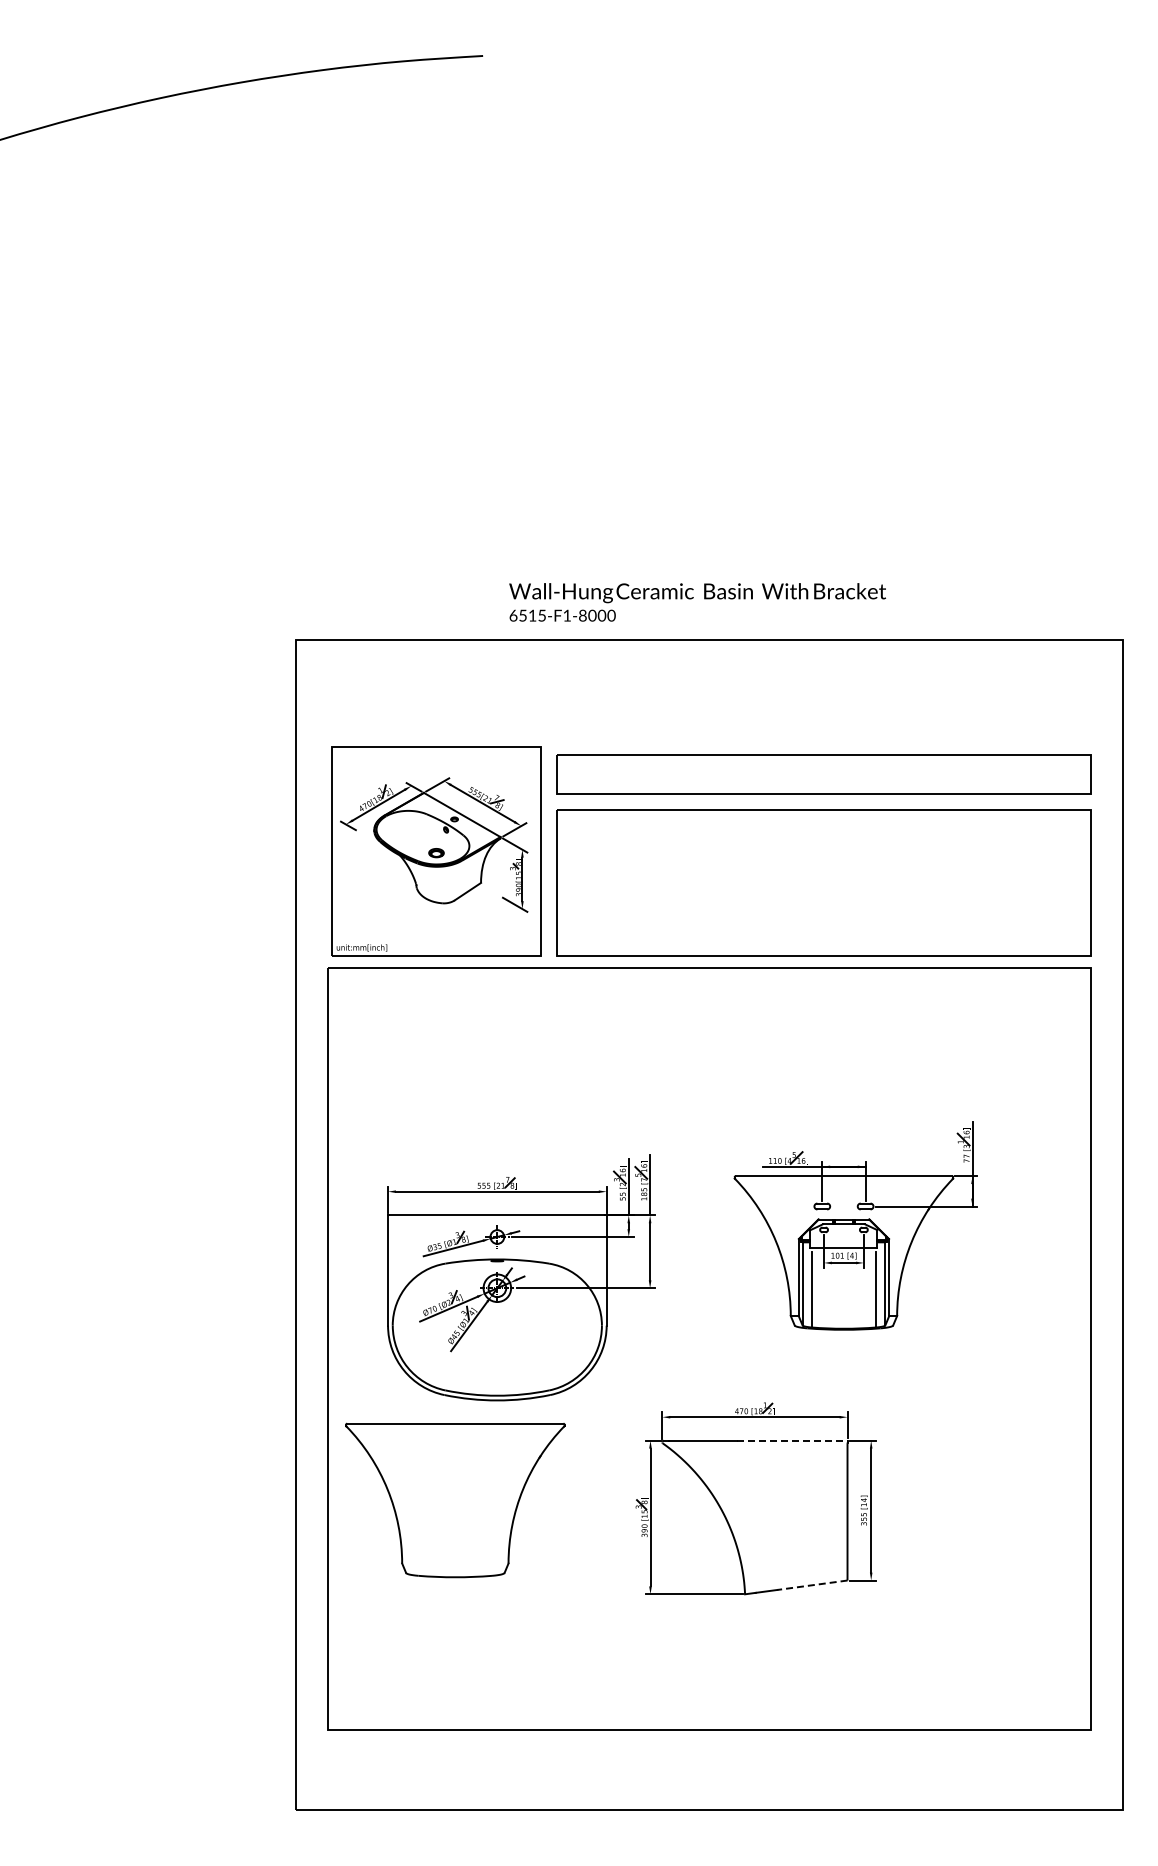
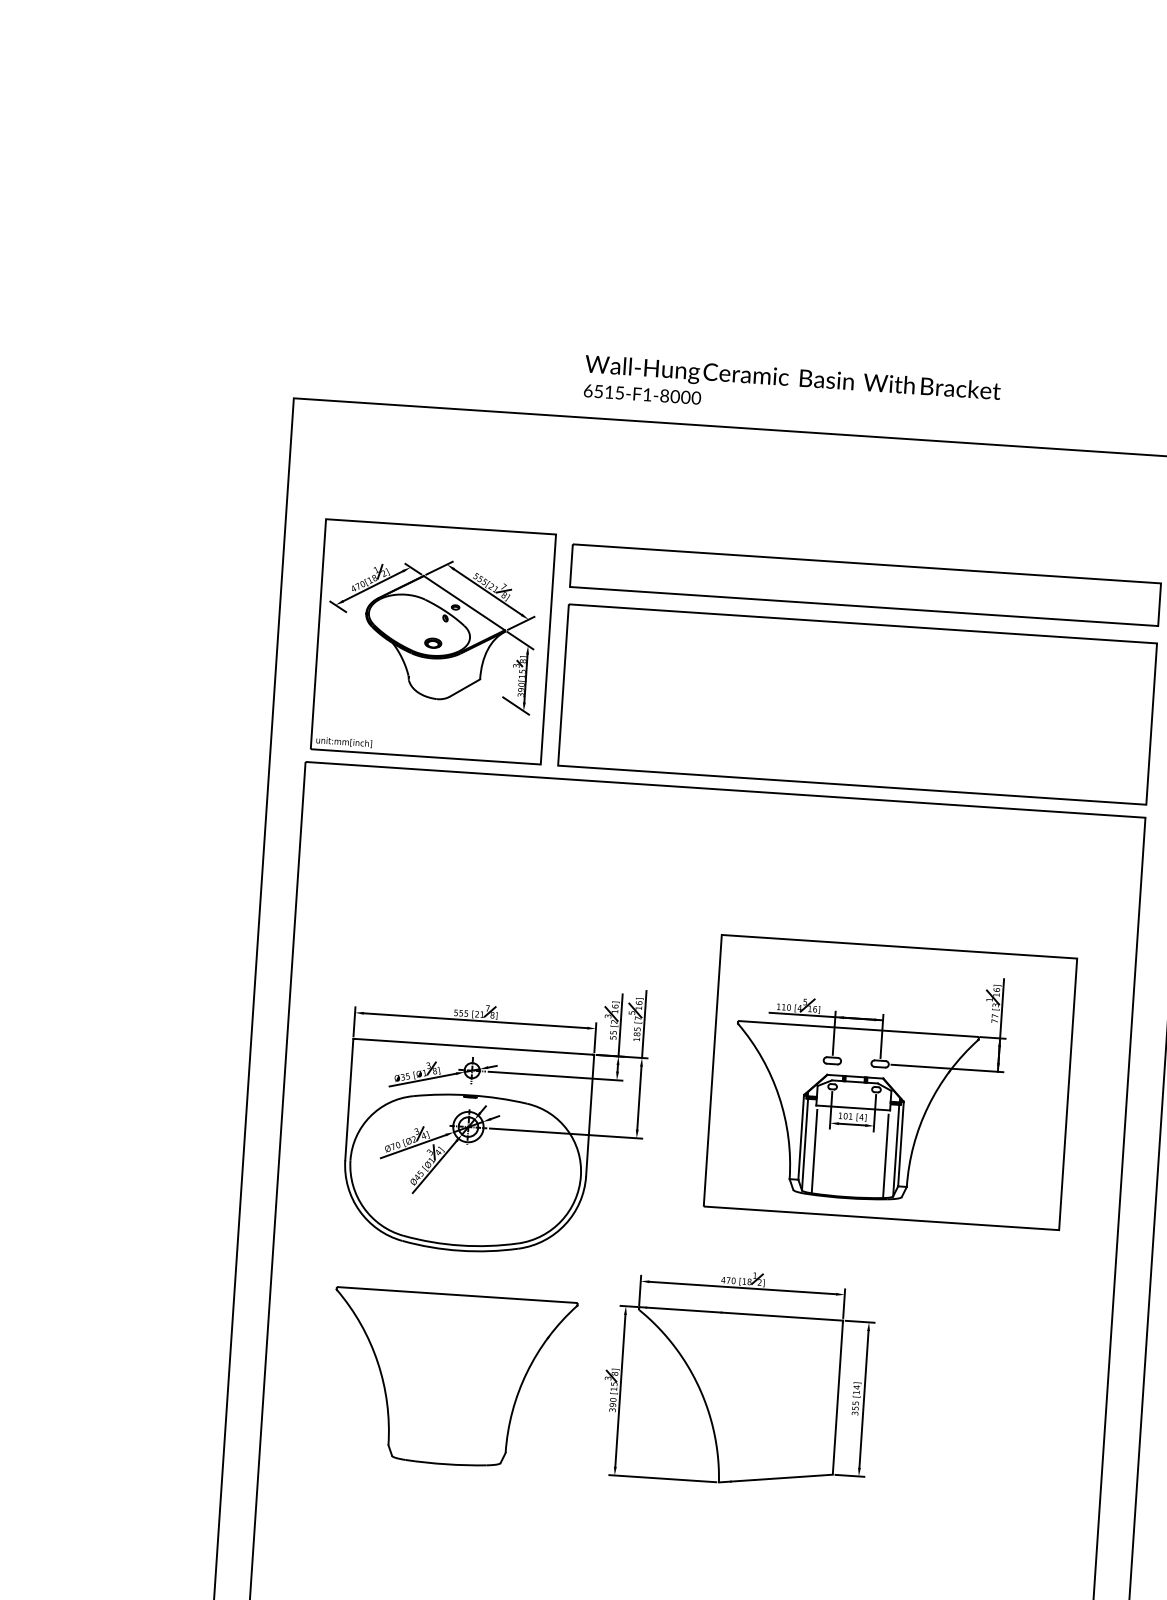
text: (697, 602) -> (791, 389), moved
part: (875, 1222) -> (889, 1082), added
line: (792, 1440) -> (782, 1316), dashed -> solid
part: (455, 1500) -> (451, 1379), moved
line: (811, 1585) -> (792, 1477), dashed -> solid

